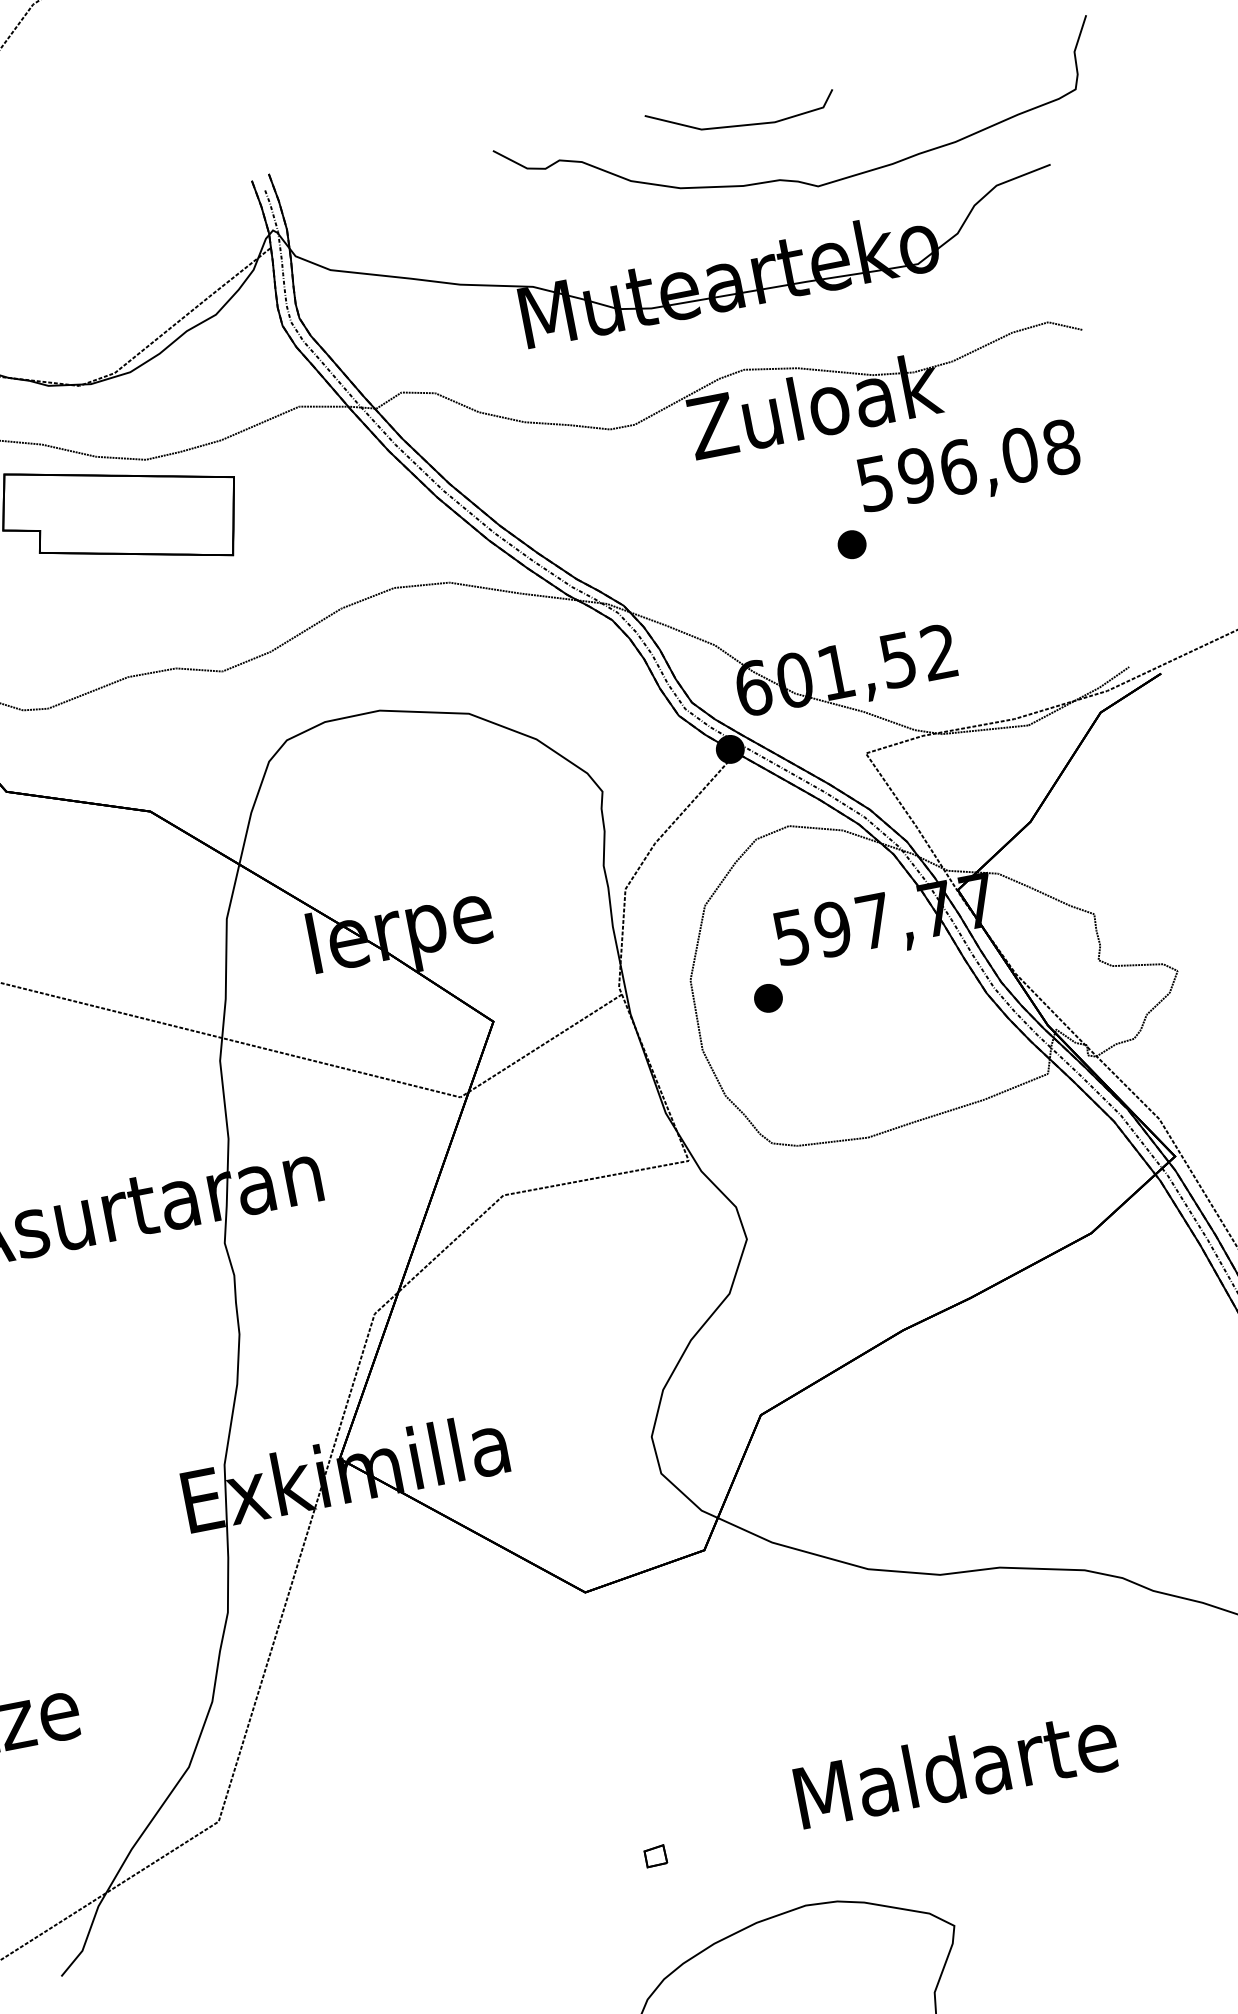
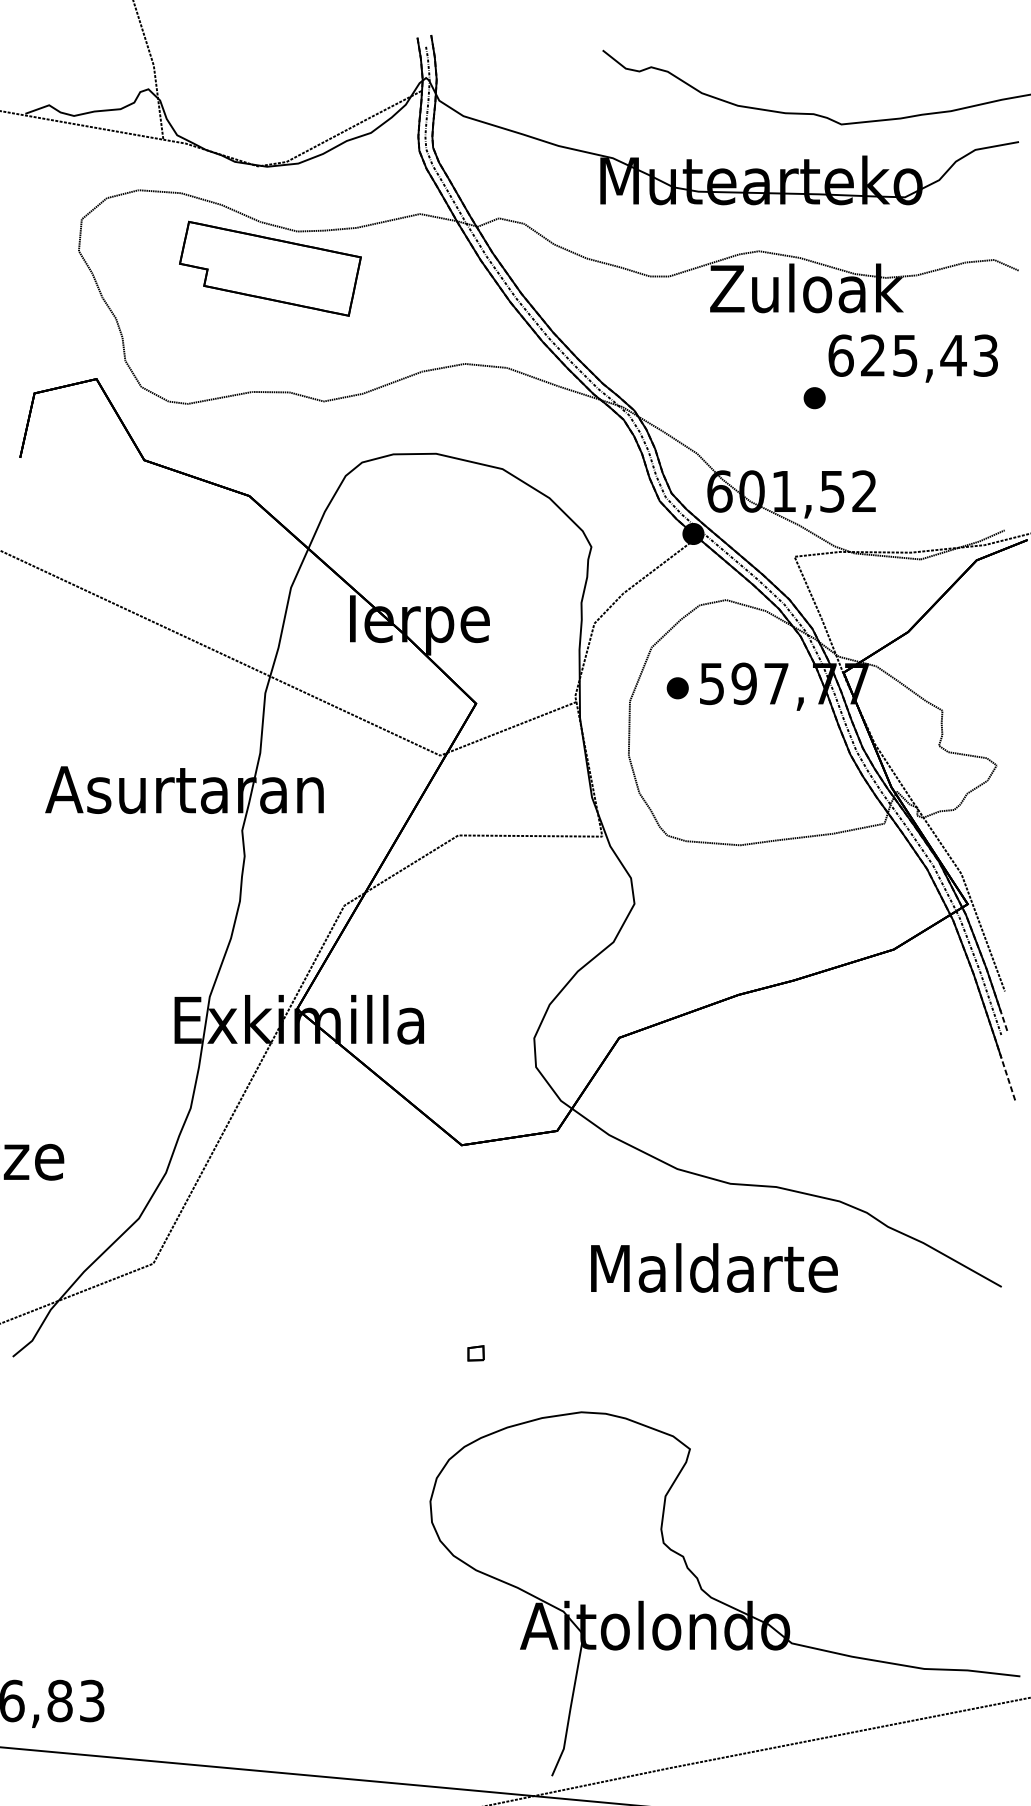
line: (742, 123) -> (793, 66), removed
text: (968, 465) -> (913, 355), 596,08 -> 625,43
part: (768, 998) -> (677, 688), moved
text: (956, 1767) -> (714, 1267), moved

